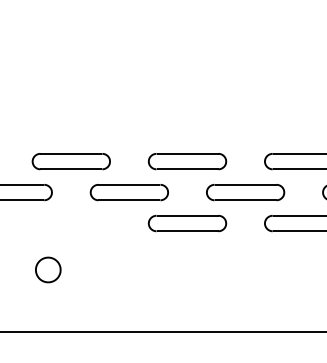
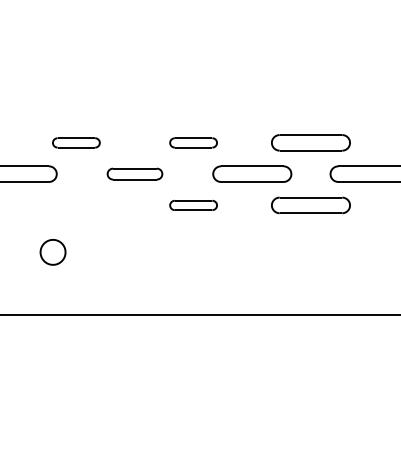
part: (71, 161) -> (76, 142), size x0.6
part: (187, 161) -> (193, 142), size x0.6
part: (128, 191) -> (134, 173), size x0.7
part: (187, 223) -> (193, 205), size x0.6

